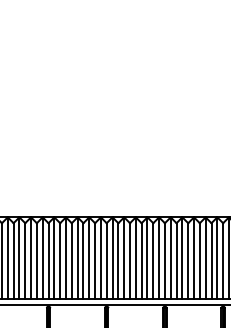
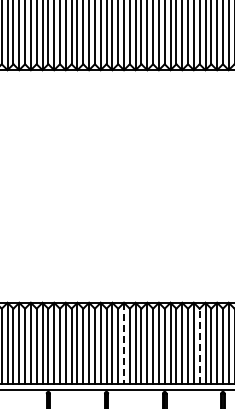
line: (124, 257) -> (124, 343), solid -> dashed
line: (199, 260) -> (199, 346), solid -> dashed

